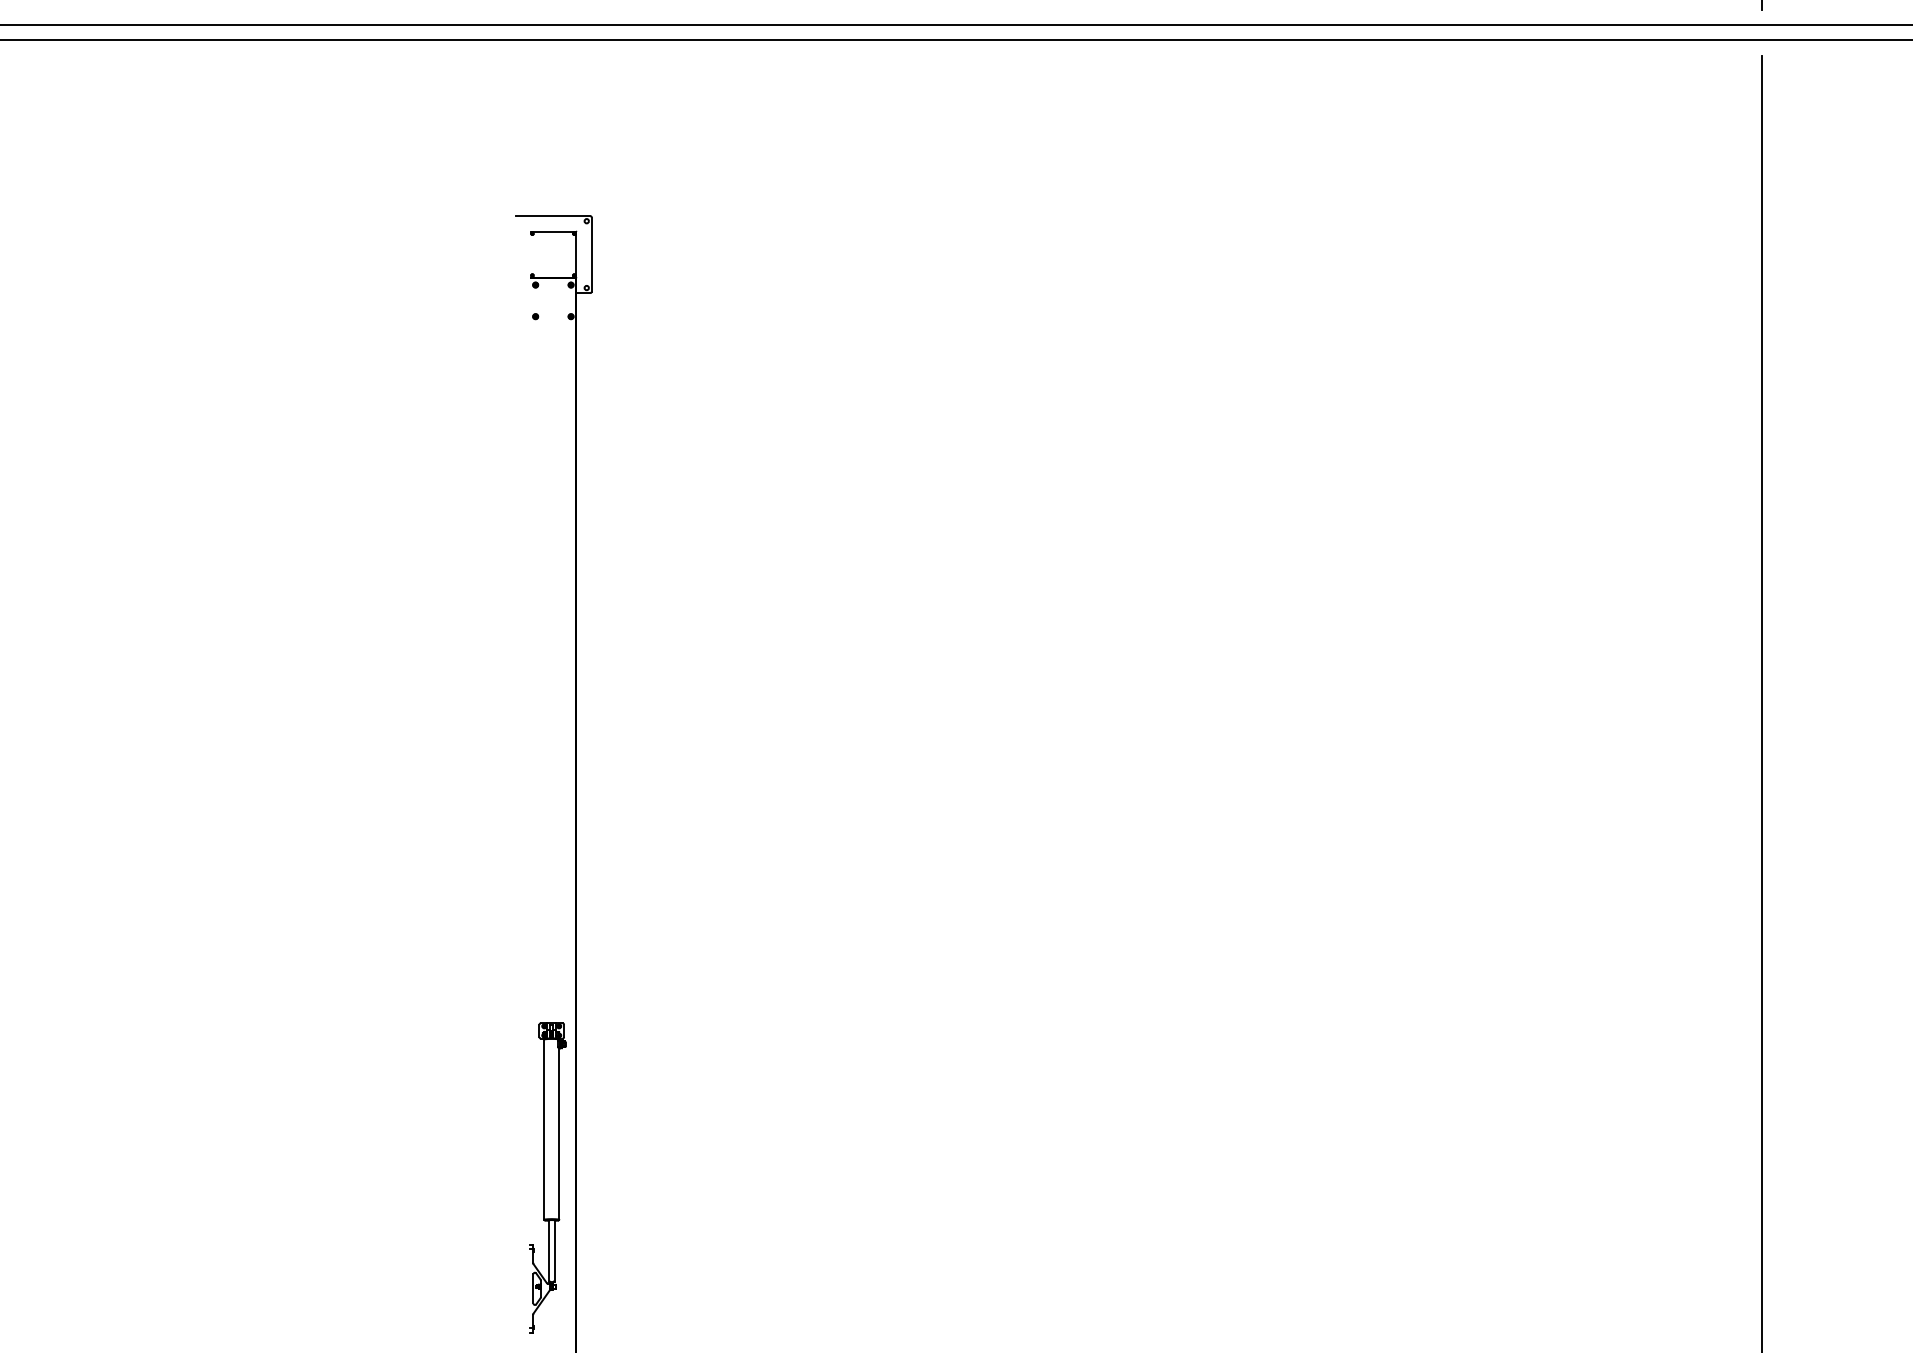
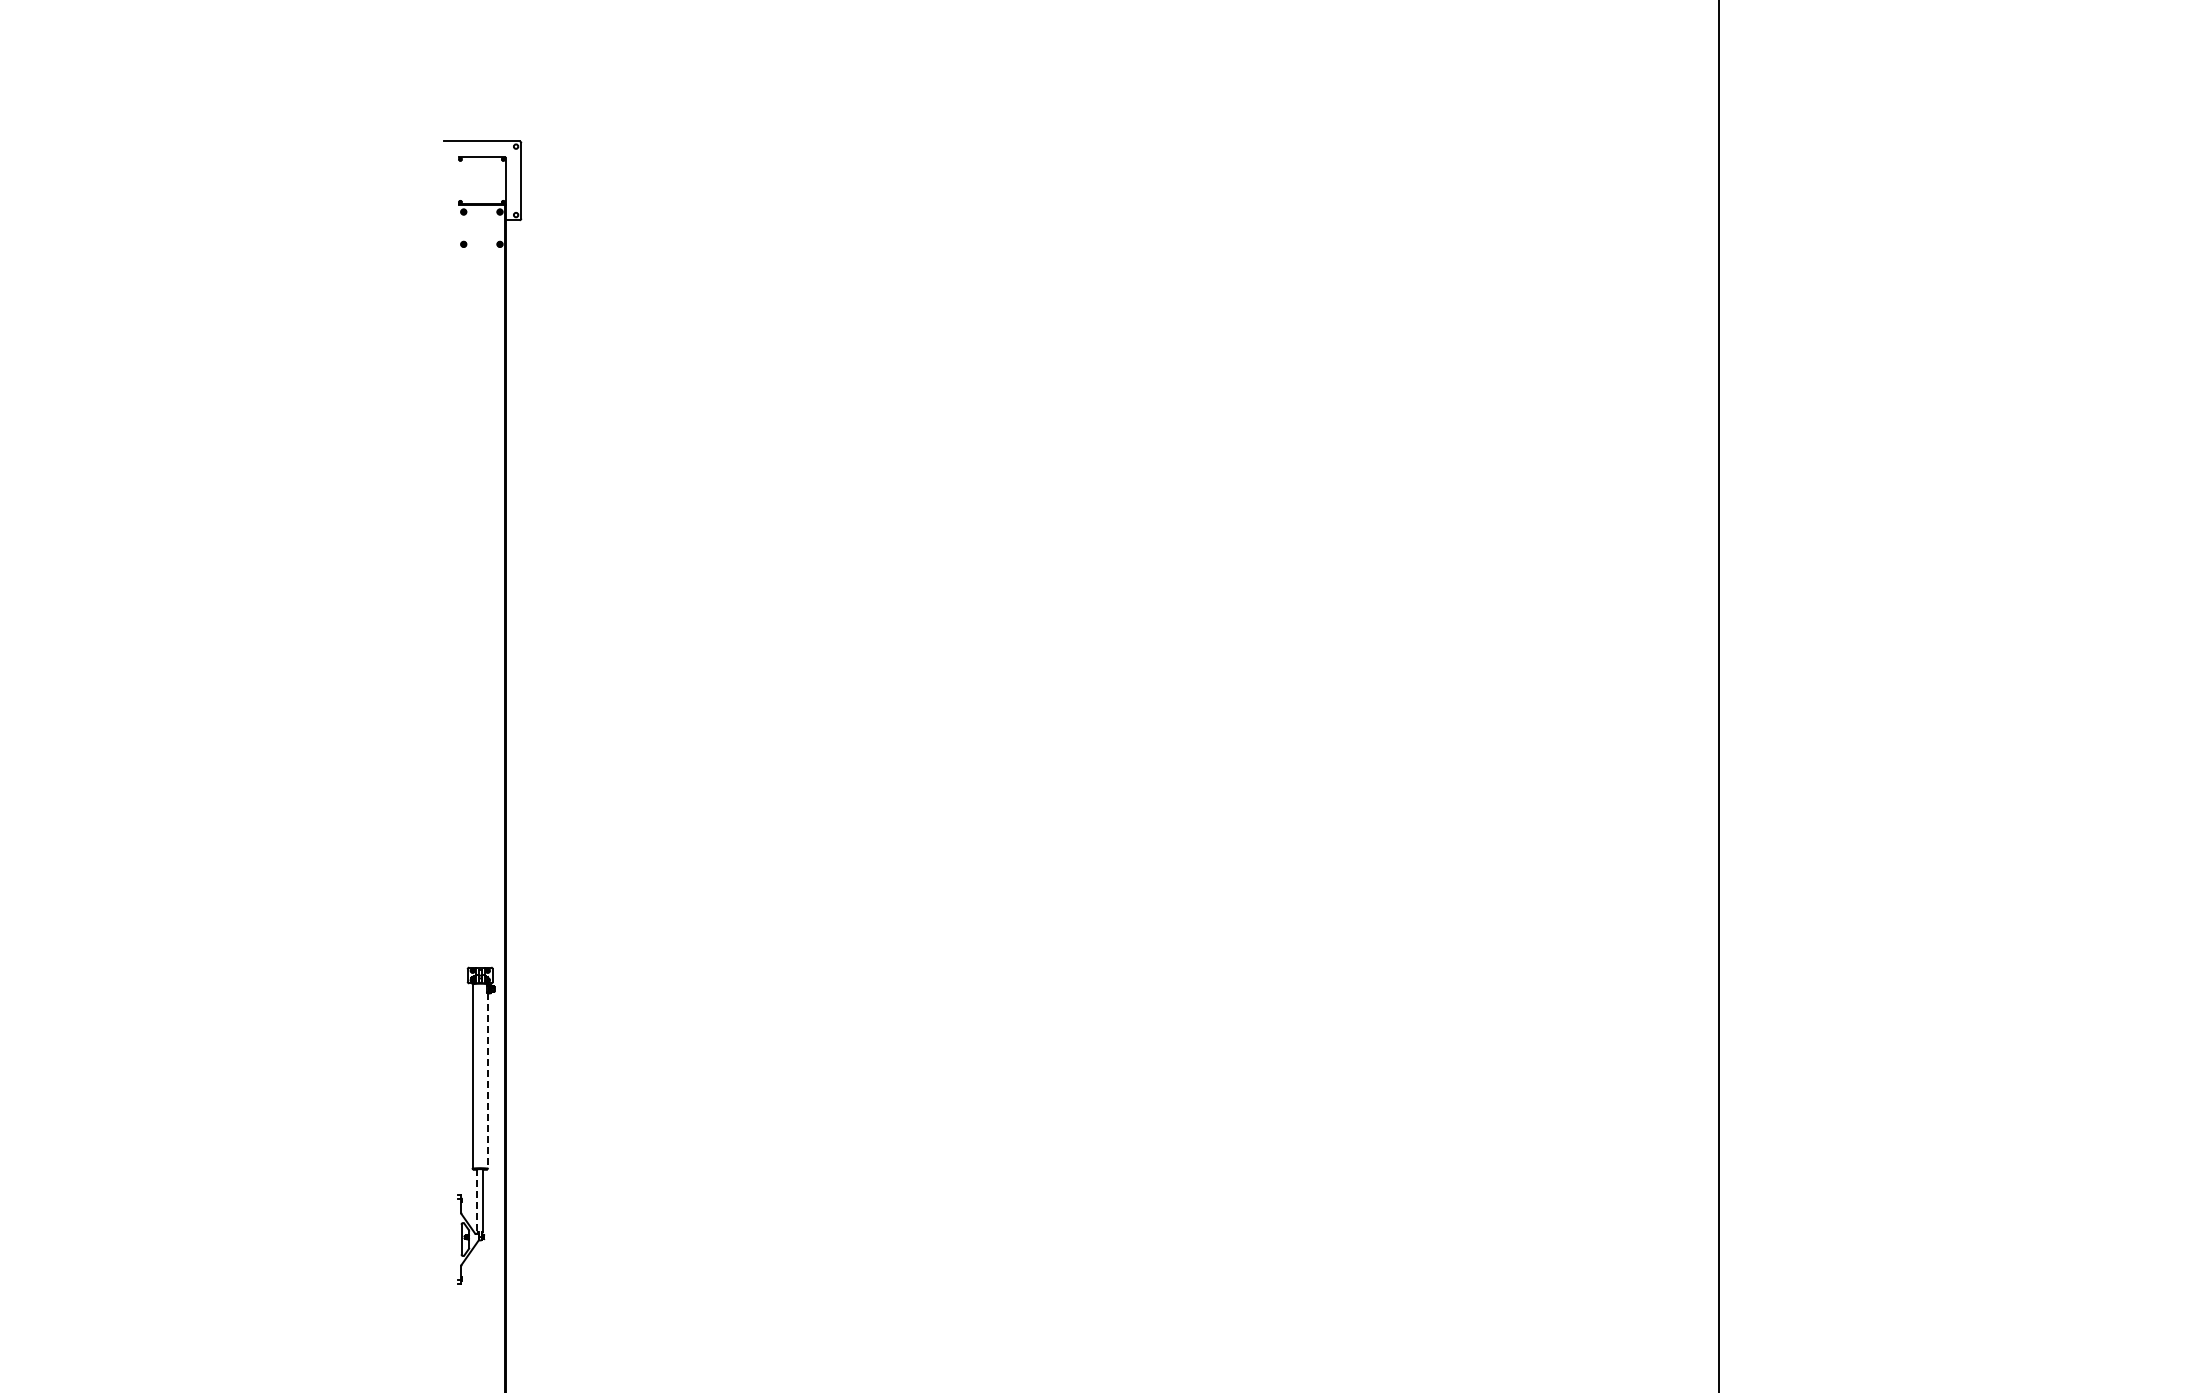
line: (558, 1133) -> (487, 1080), solid -> dashed
line: (549, 1251) -> (477, 1201), solid -> dashed

